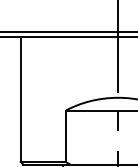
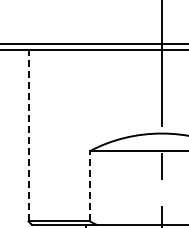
line: (20, 99) -> (28, 135), solid -> dashed
line: (65, 135) -> (89, 185), solid -> dashed

